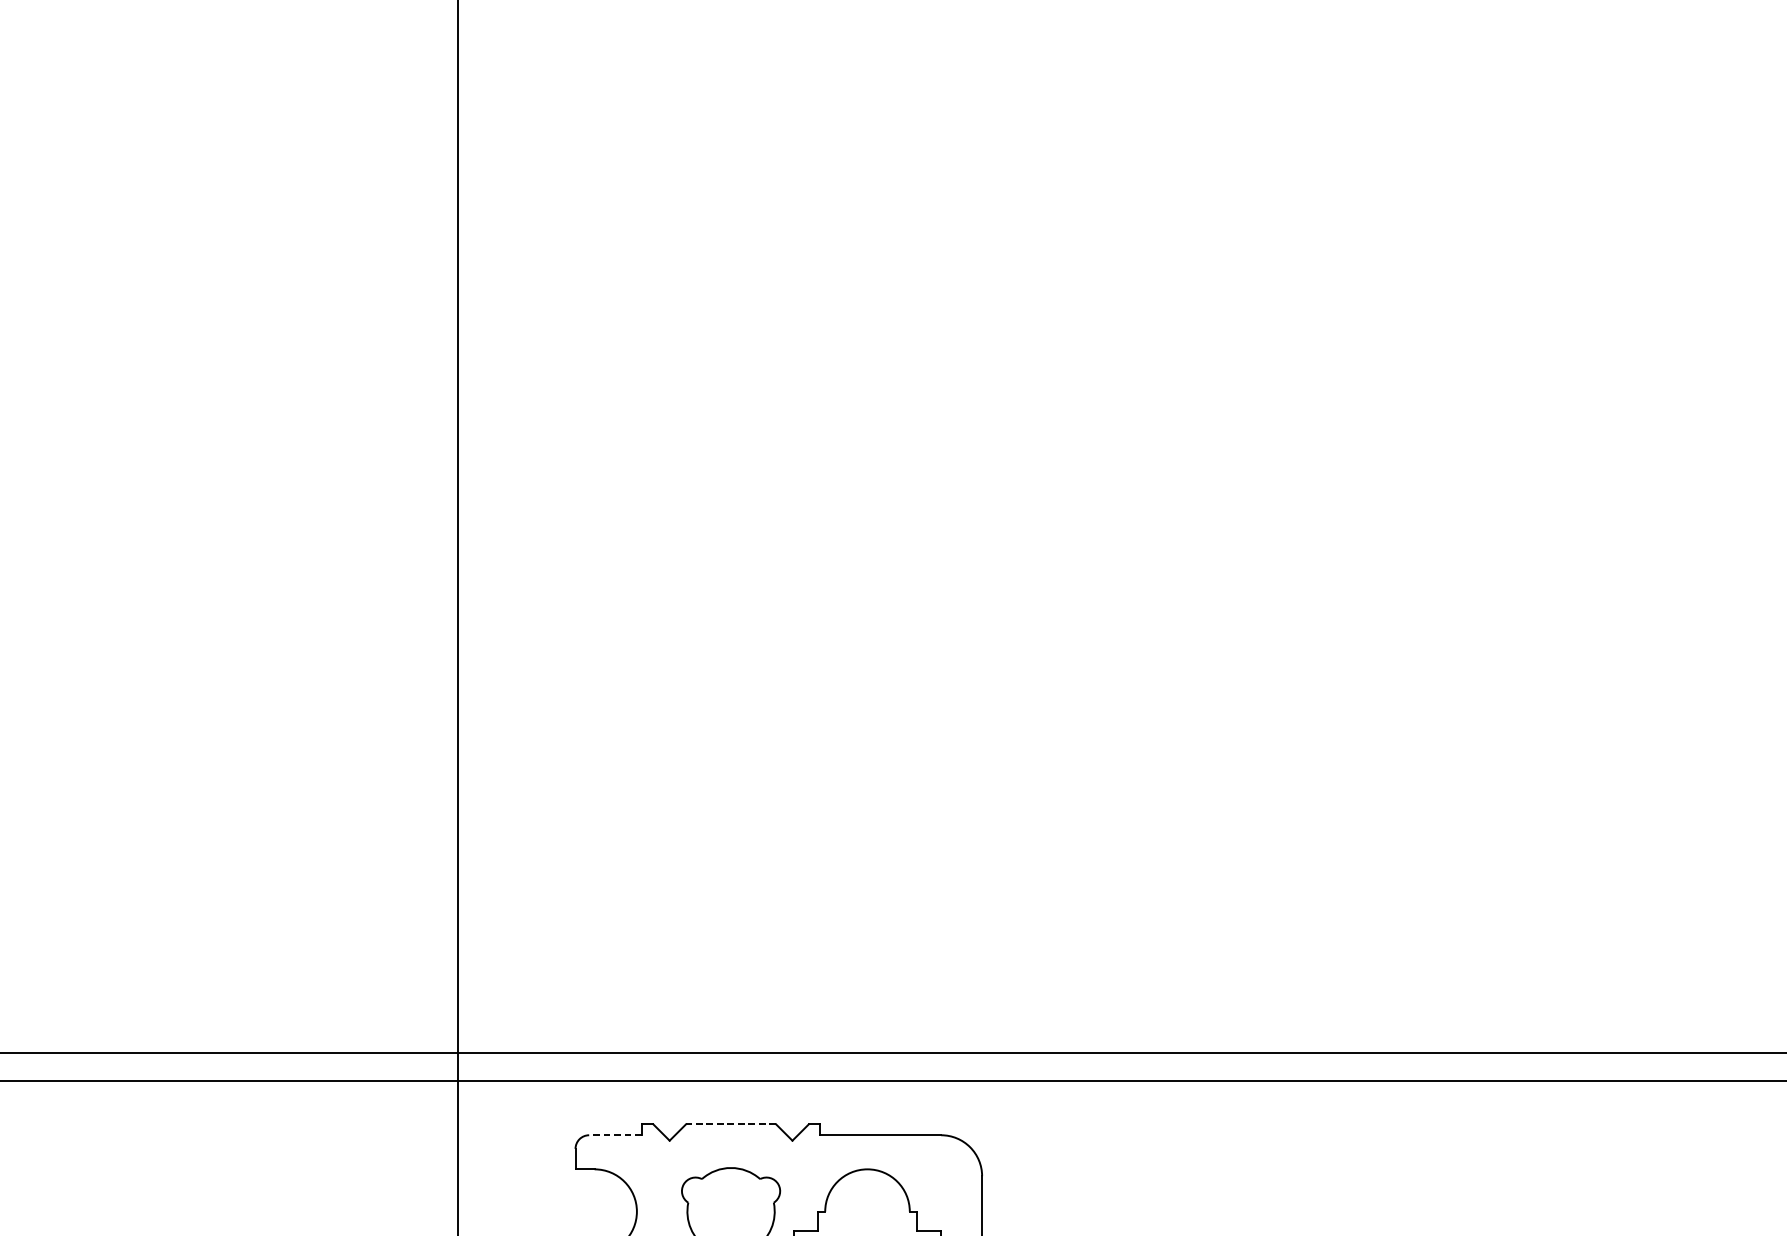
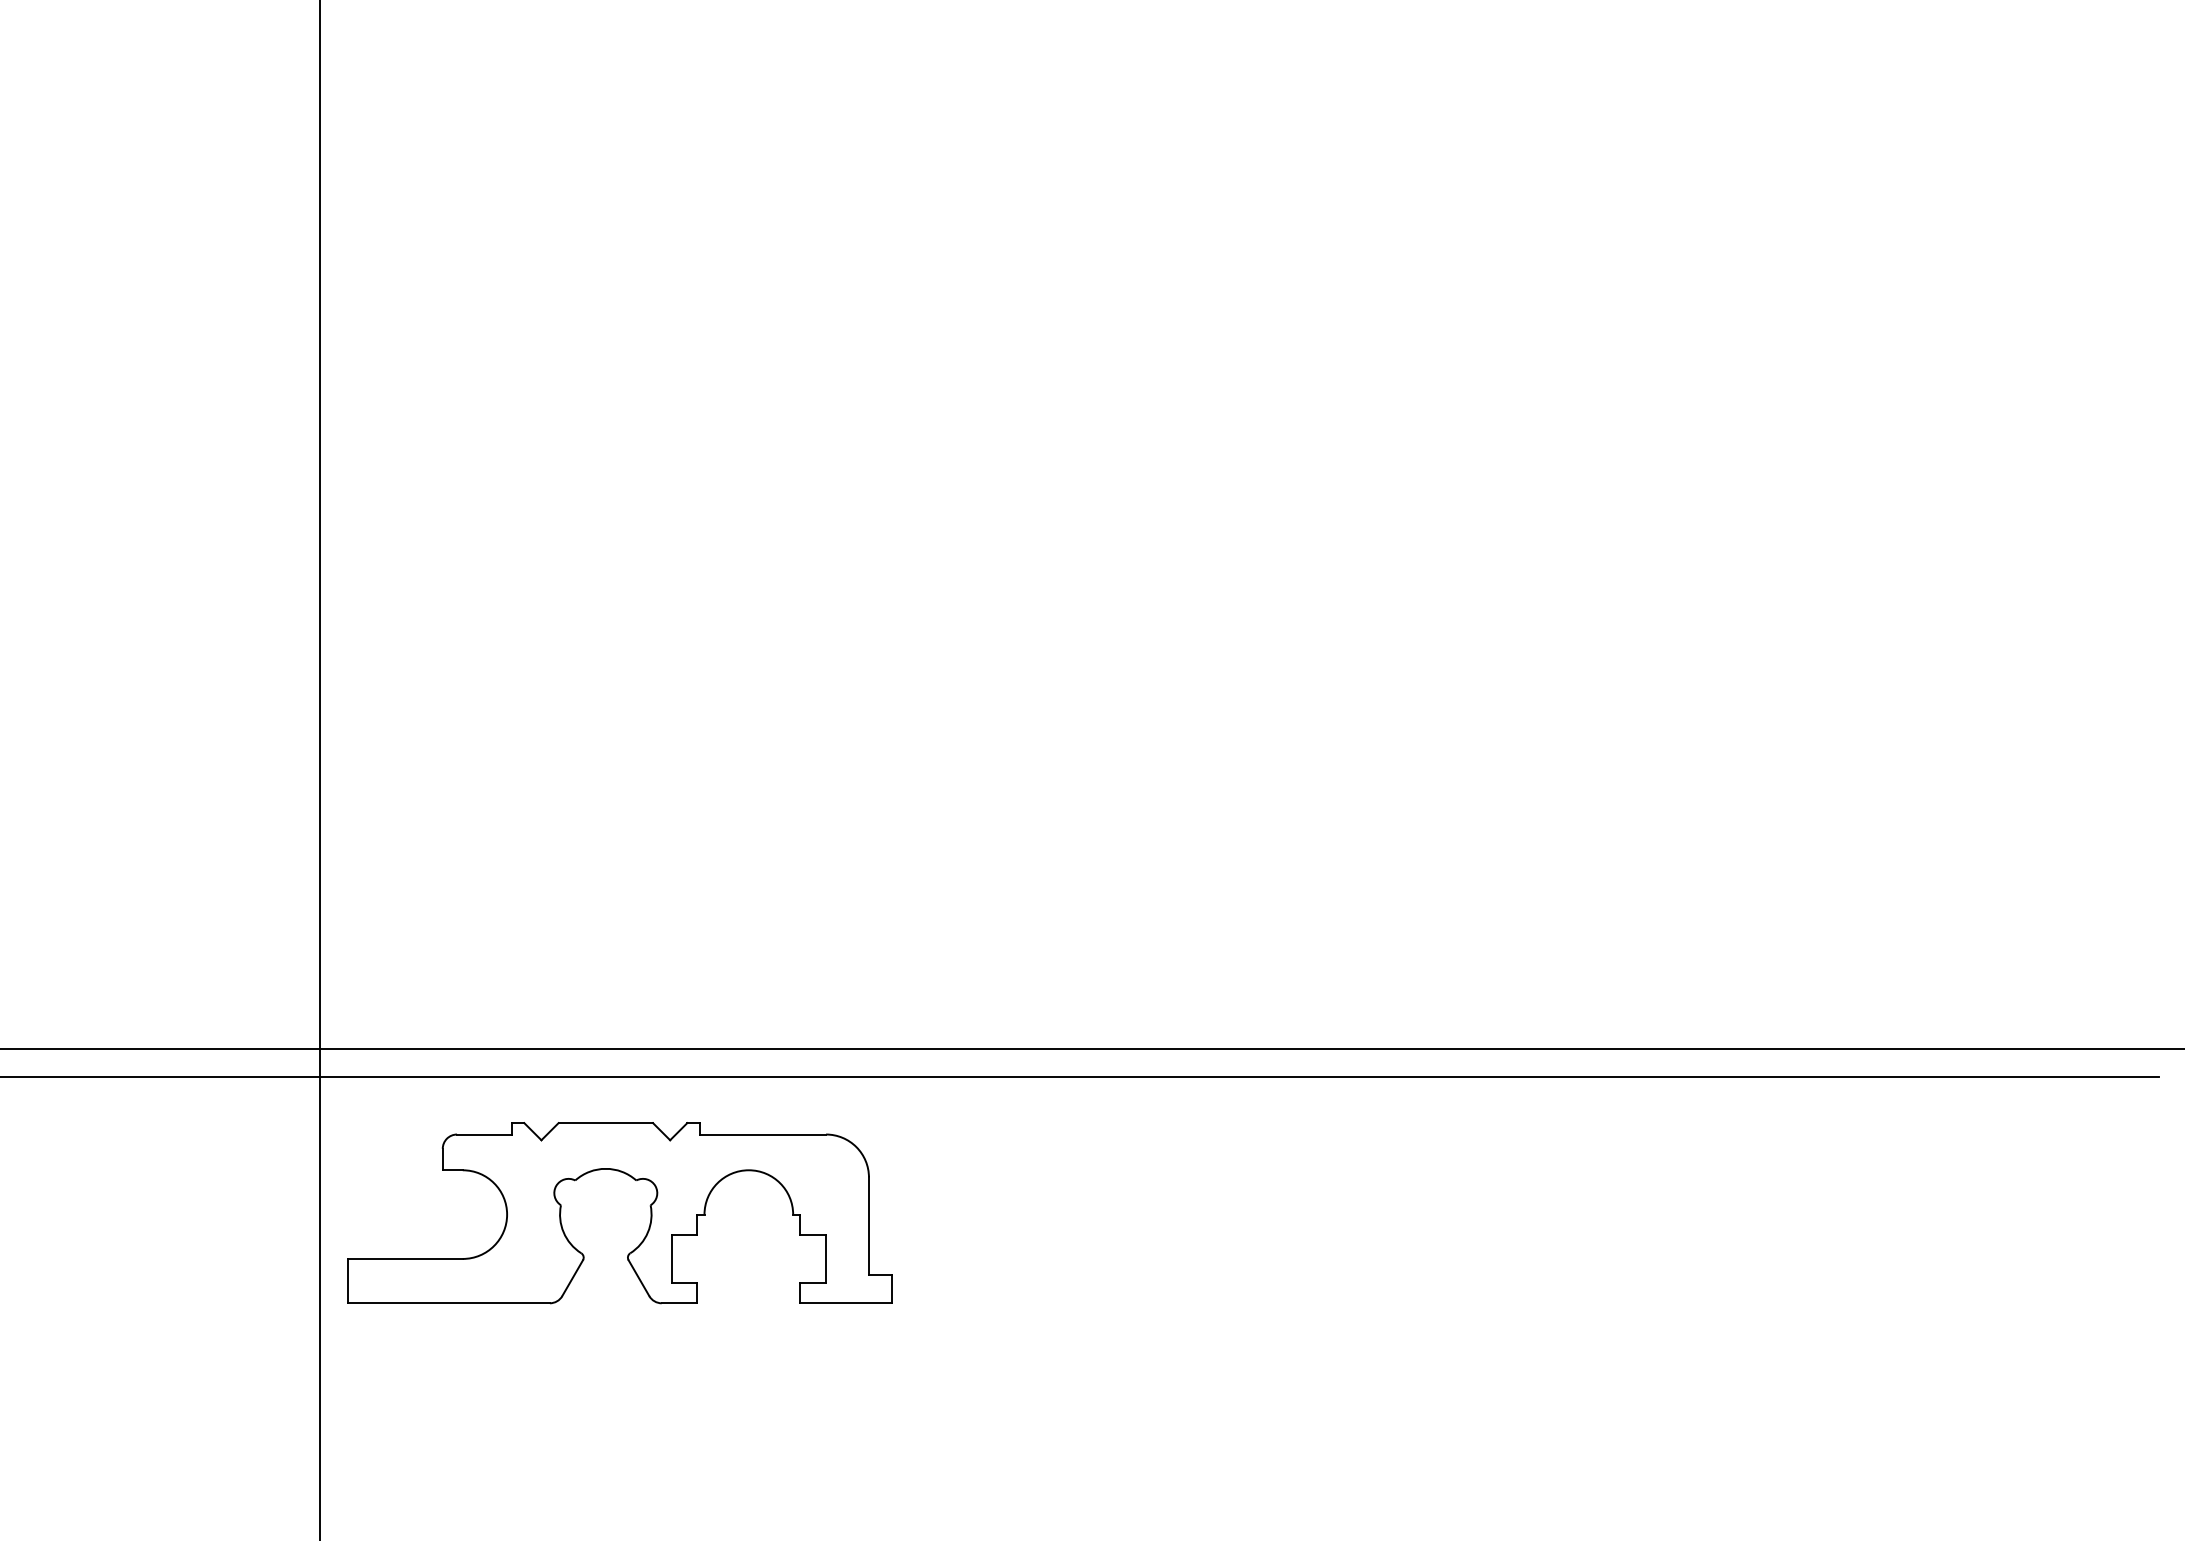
line: (730, 1124) -> (605, 1123), dashed -> solid
line: (615, 1135) -> (484, 1134), dashed -> solid

